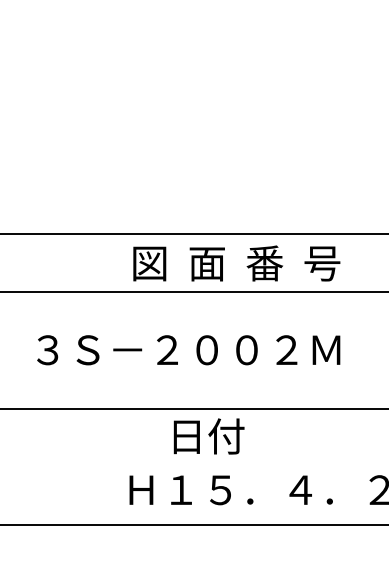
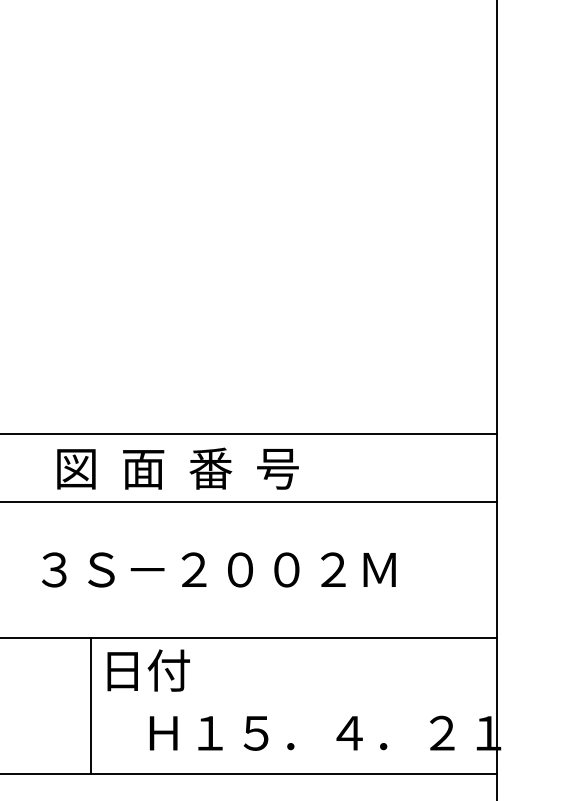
text: (236, 263) -> (177, 468), moved
text: (208, 436) -> (148, 670), moved
line: (78, 467) -> (90, 706), added

